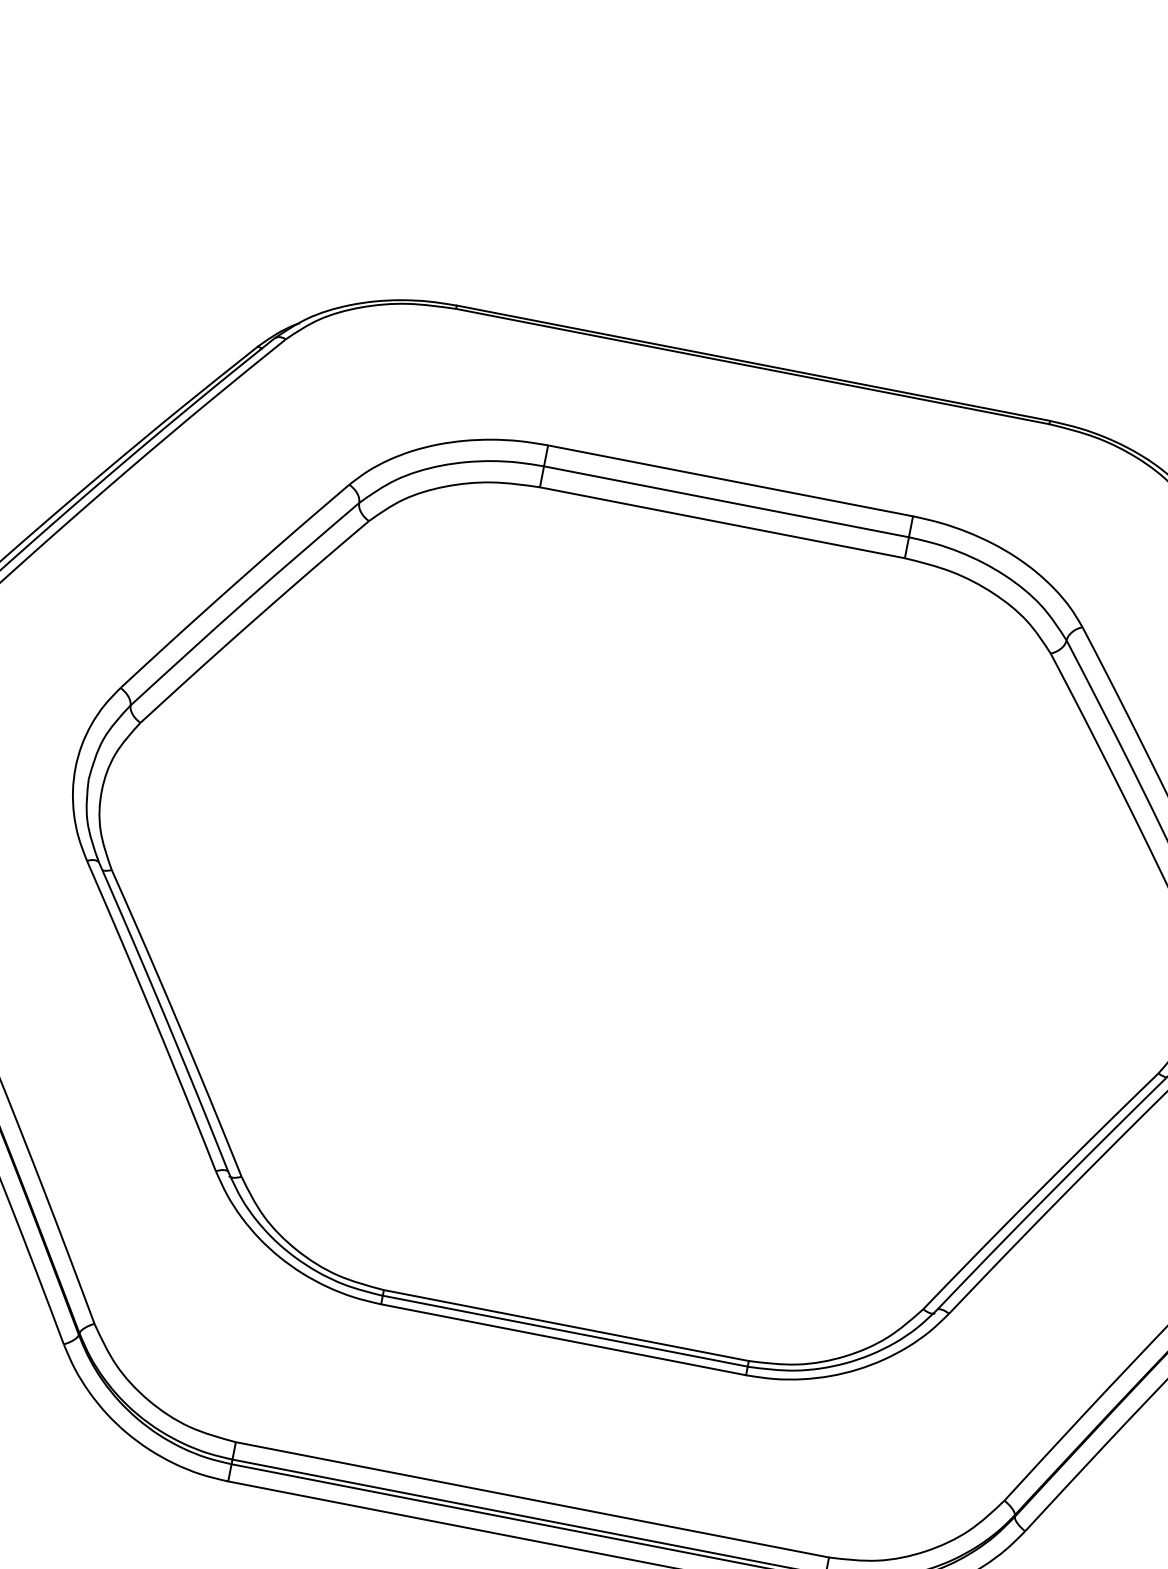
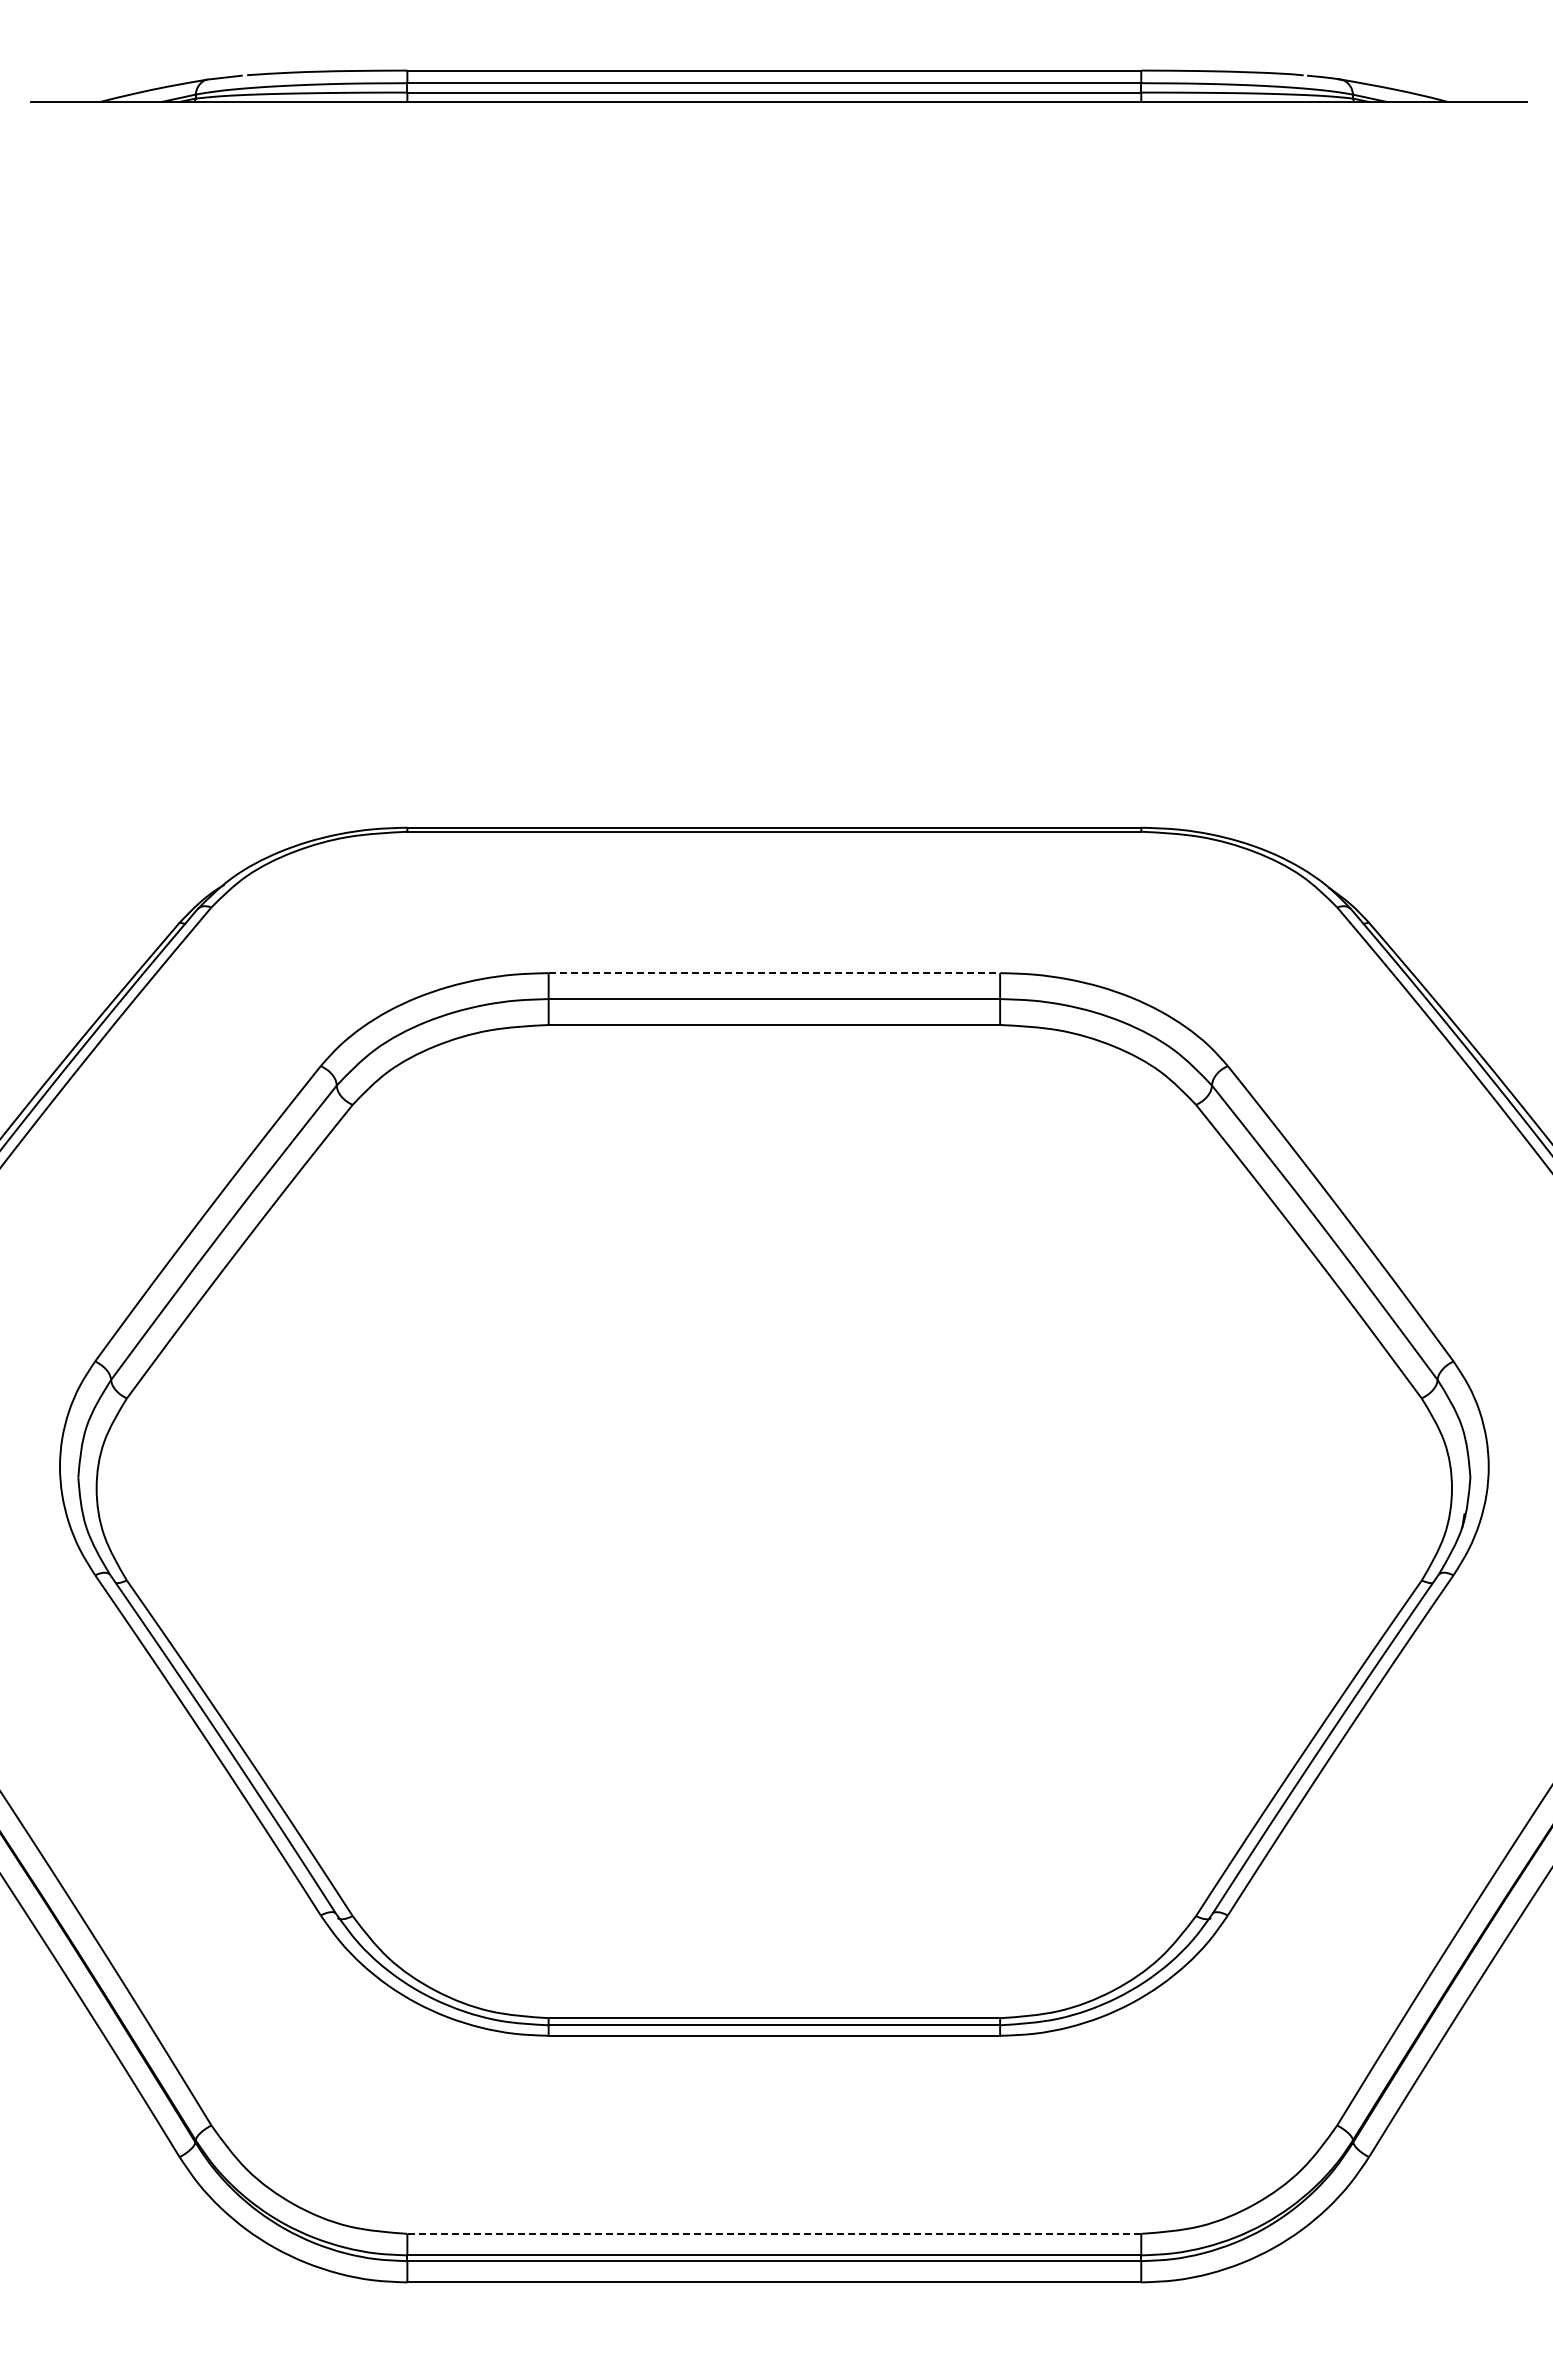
line: (730, 481) -> (774, 973), solid -> dashed
line: (532, 1499) -> (774, 2233), solid -> dashed

